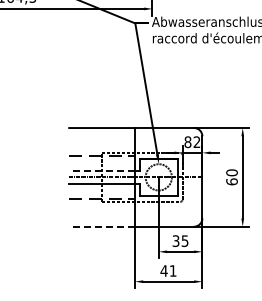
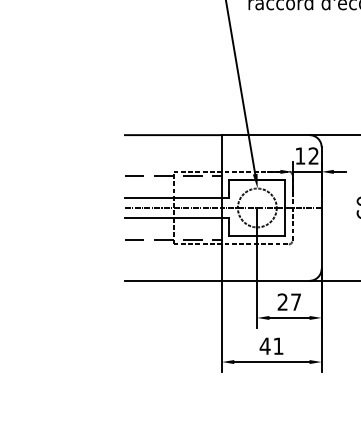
text: (187, 142) -> (299, 156), 82 -> 12
line: (102, 170) -> (174, 197), dashed -> solid
line: (102, 226) -> (174, 280), dashed -> solid
text: (180, 240) -> (289, 301), 35 -> 27

